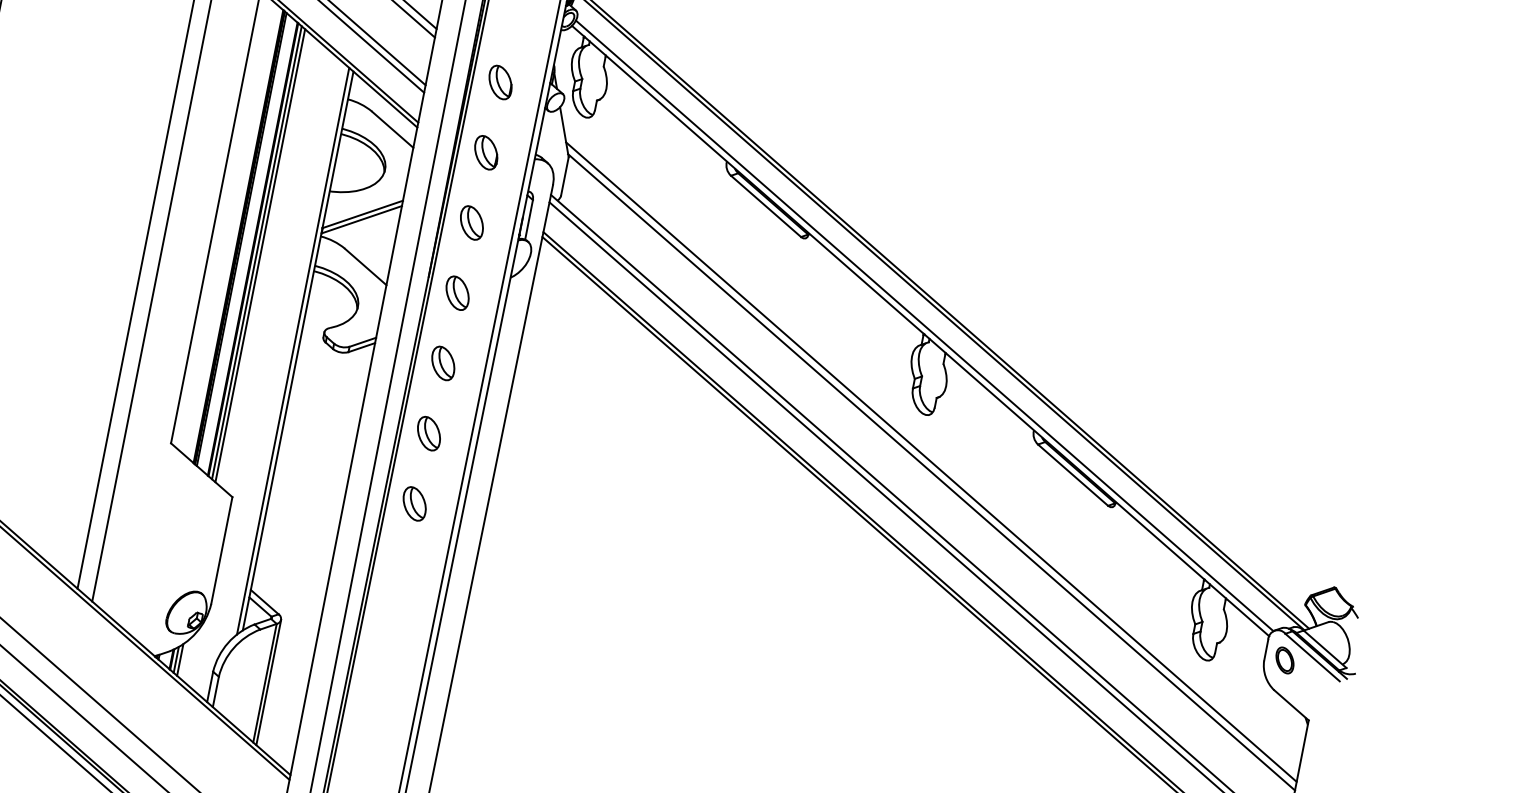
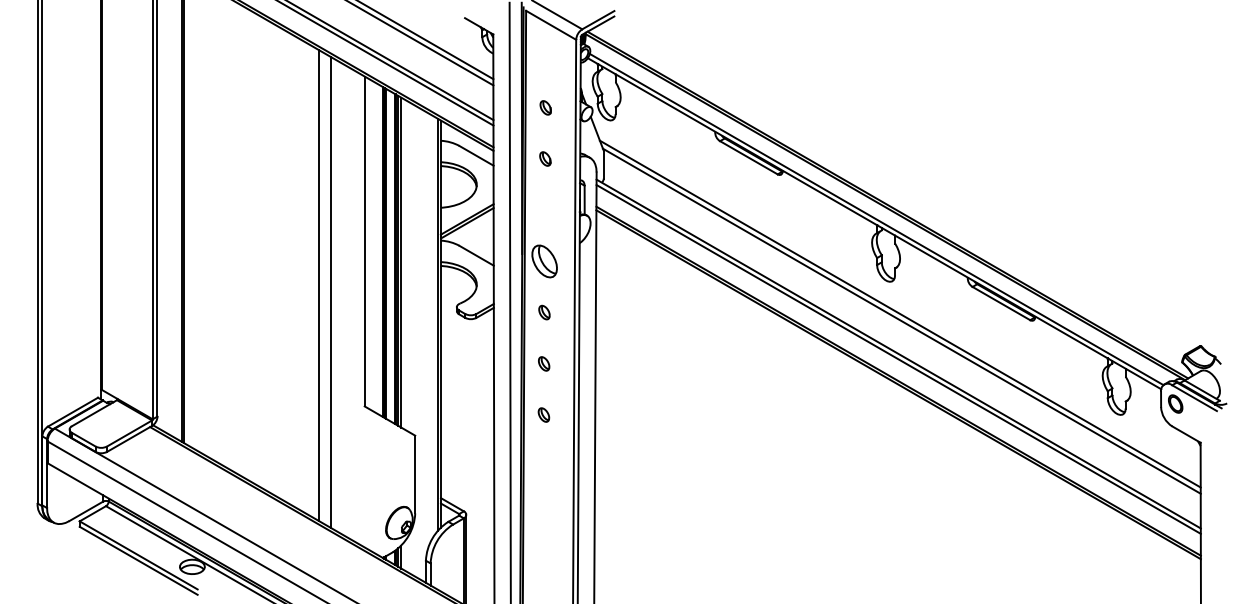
part: (500, 82) -> (545, 107), size x0.6
part: (486, 152) -> (545, 158), size x0.6
part: (471, 223) -> (544, 210), removed
part: (457, 293) -> (544, 261), size x1.4
part: (443, 363) -> (544, 312), size x0.6
part: (428, 432) -> (543, 363), size x0.6
part: (414, 502) -> (543, 414), size x0.6

